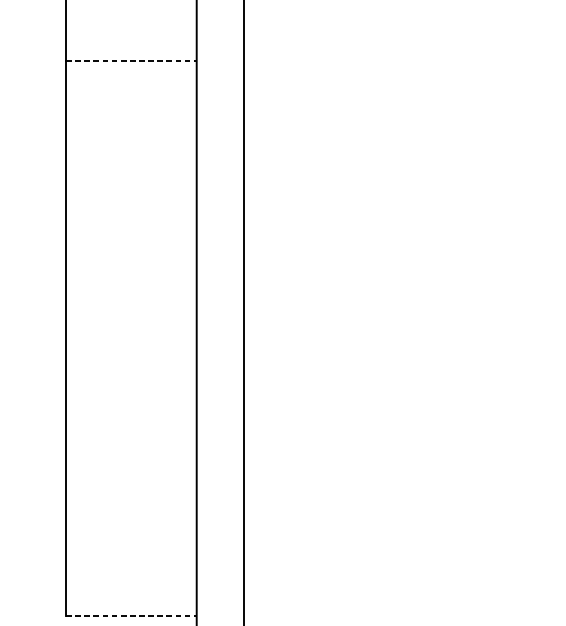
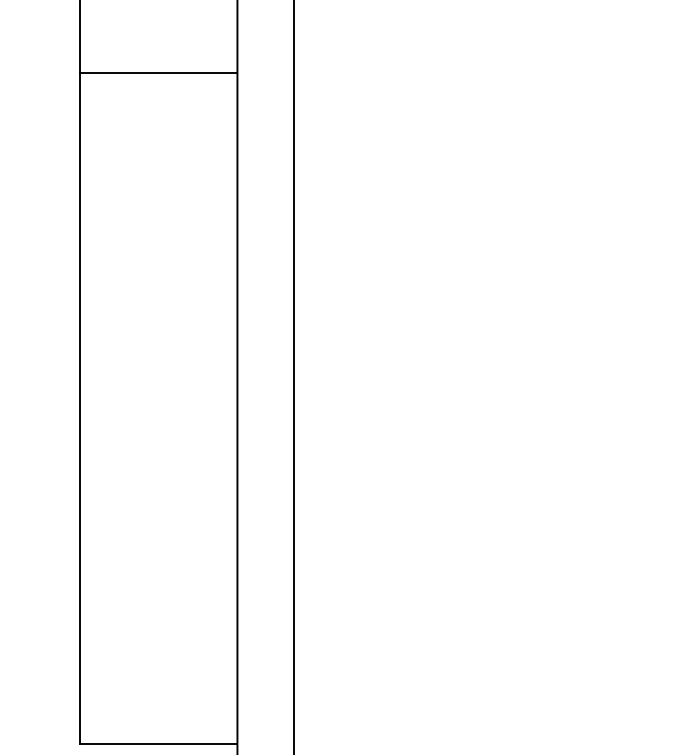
line: (131, 60) -> (158, 73), dashed -> solid
line: (131, 616) -> (158, 743), dashed -> solid

